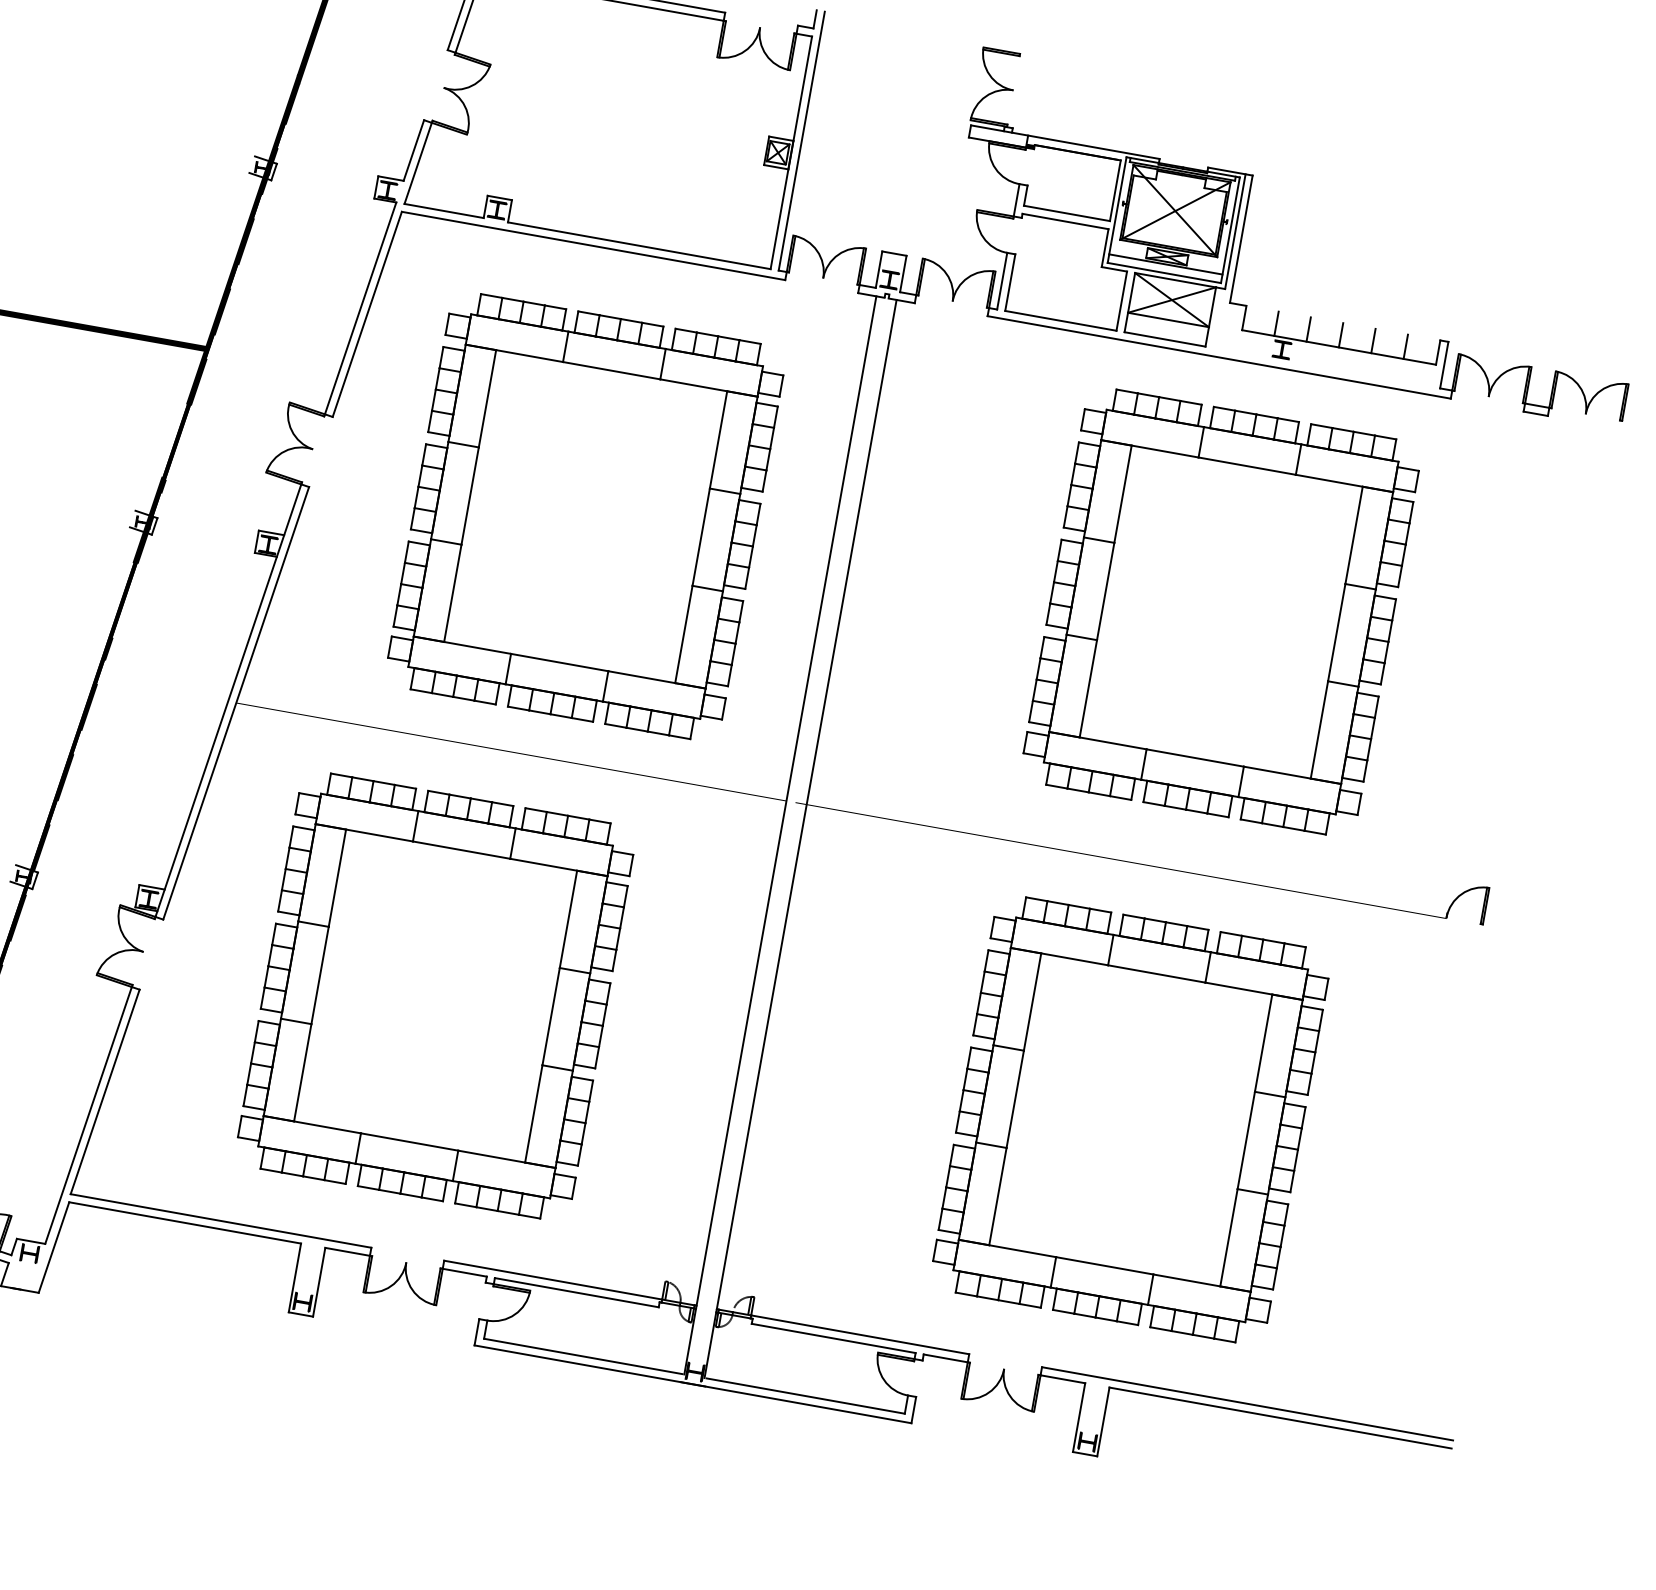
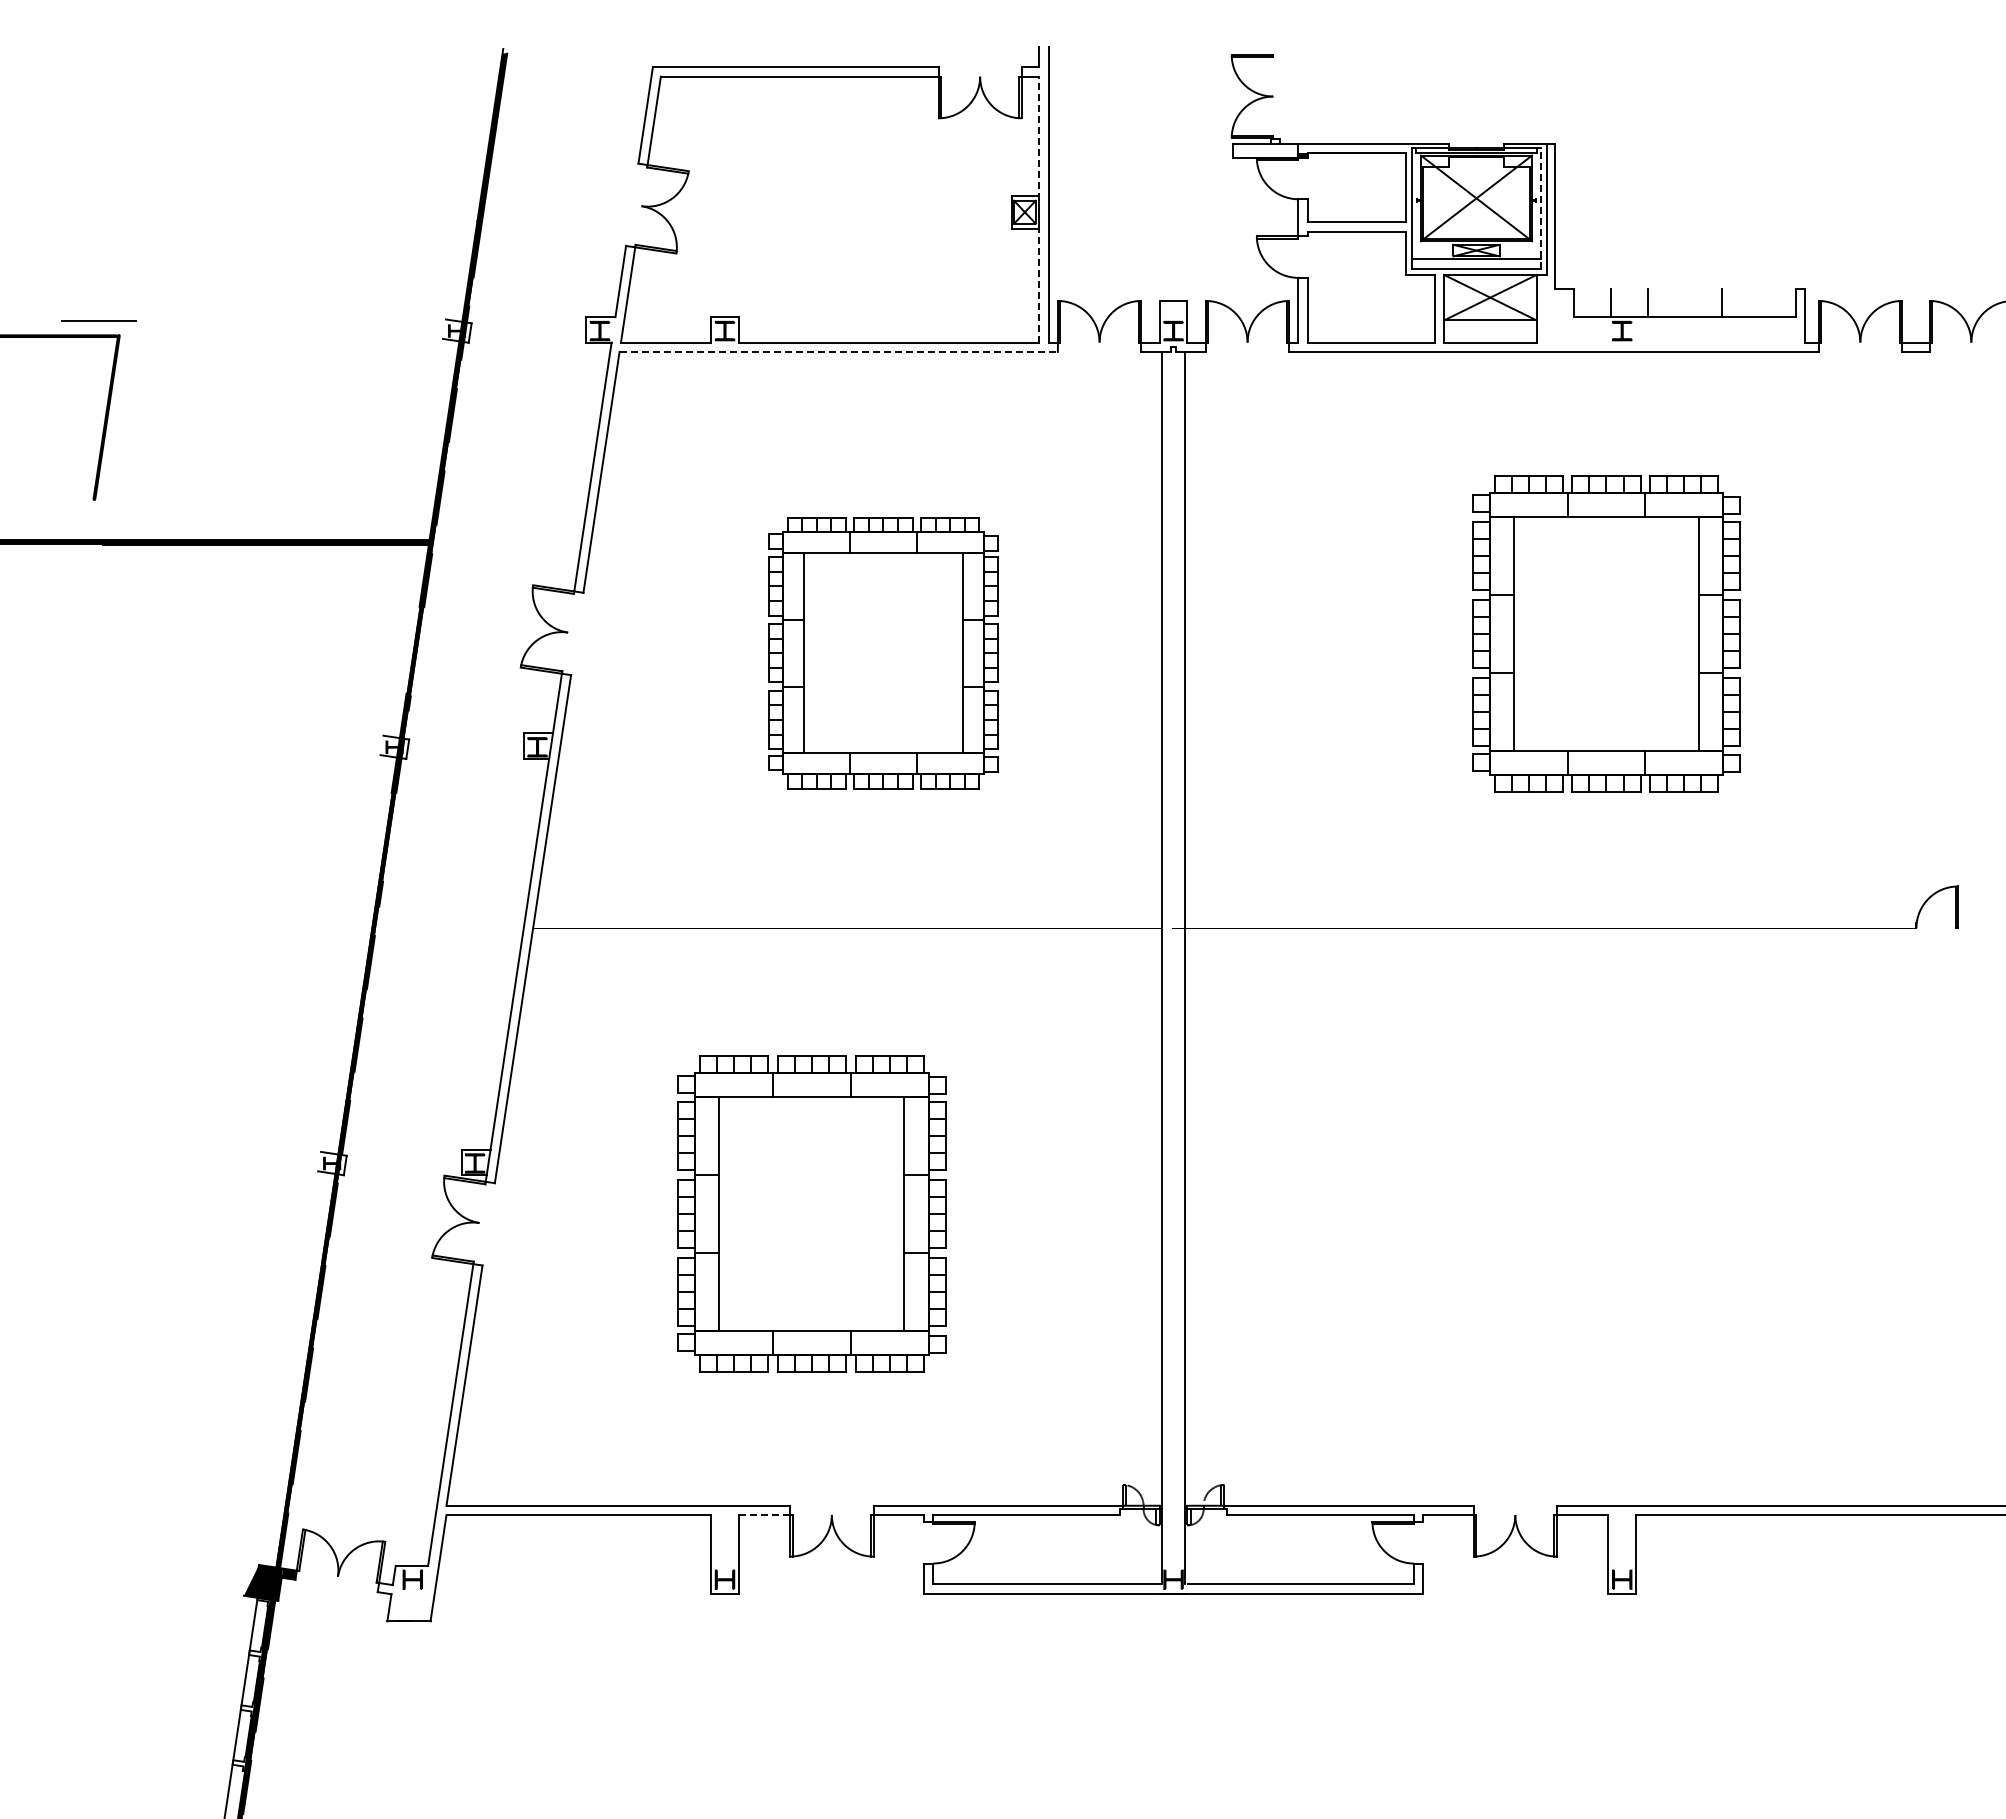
line: (791, 152) -> (1039, 209), solid -> dashed
line: (1230, 230) -> (1541, 208), solid -> dashed
line: (594, 245) -> (839, 351), solid -> dashed
line: (1340, 335) -> (1684, 303), removed
line: (1405, 346) -> (1758, 303), removed
part: (585, 515) -> (883, 652), size x0.6
part: (1221, 611) -> (1606, 633), size x0.7
part: (435, 995) -> (811, 1213), size x0.7
part: (1130, 1119) -> (1606, 1213), removed
line: (347, 1251) -> (764, 1514), solid -> dashed

